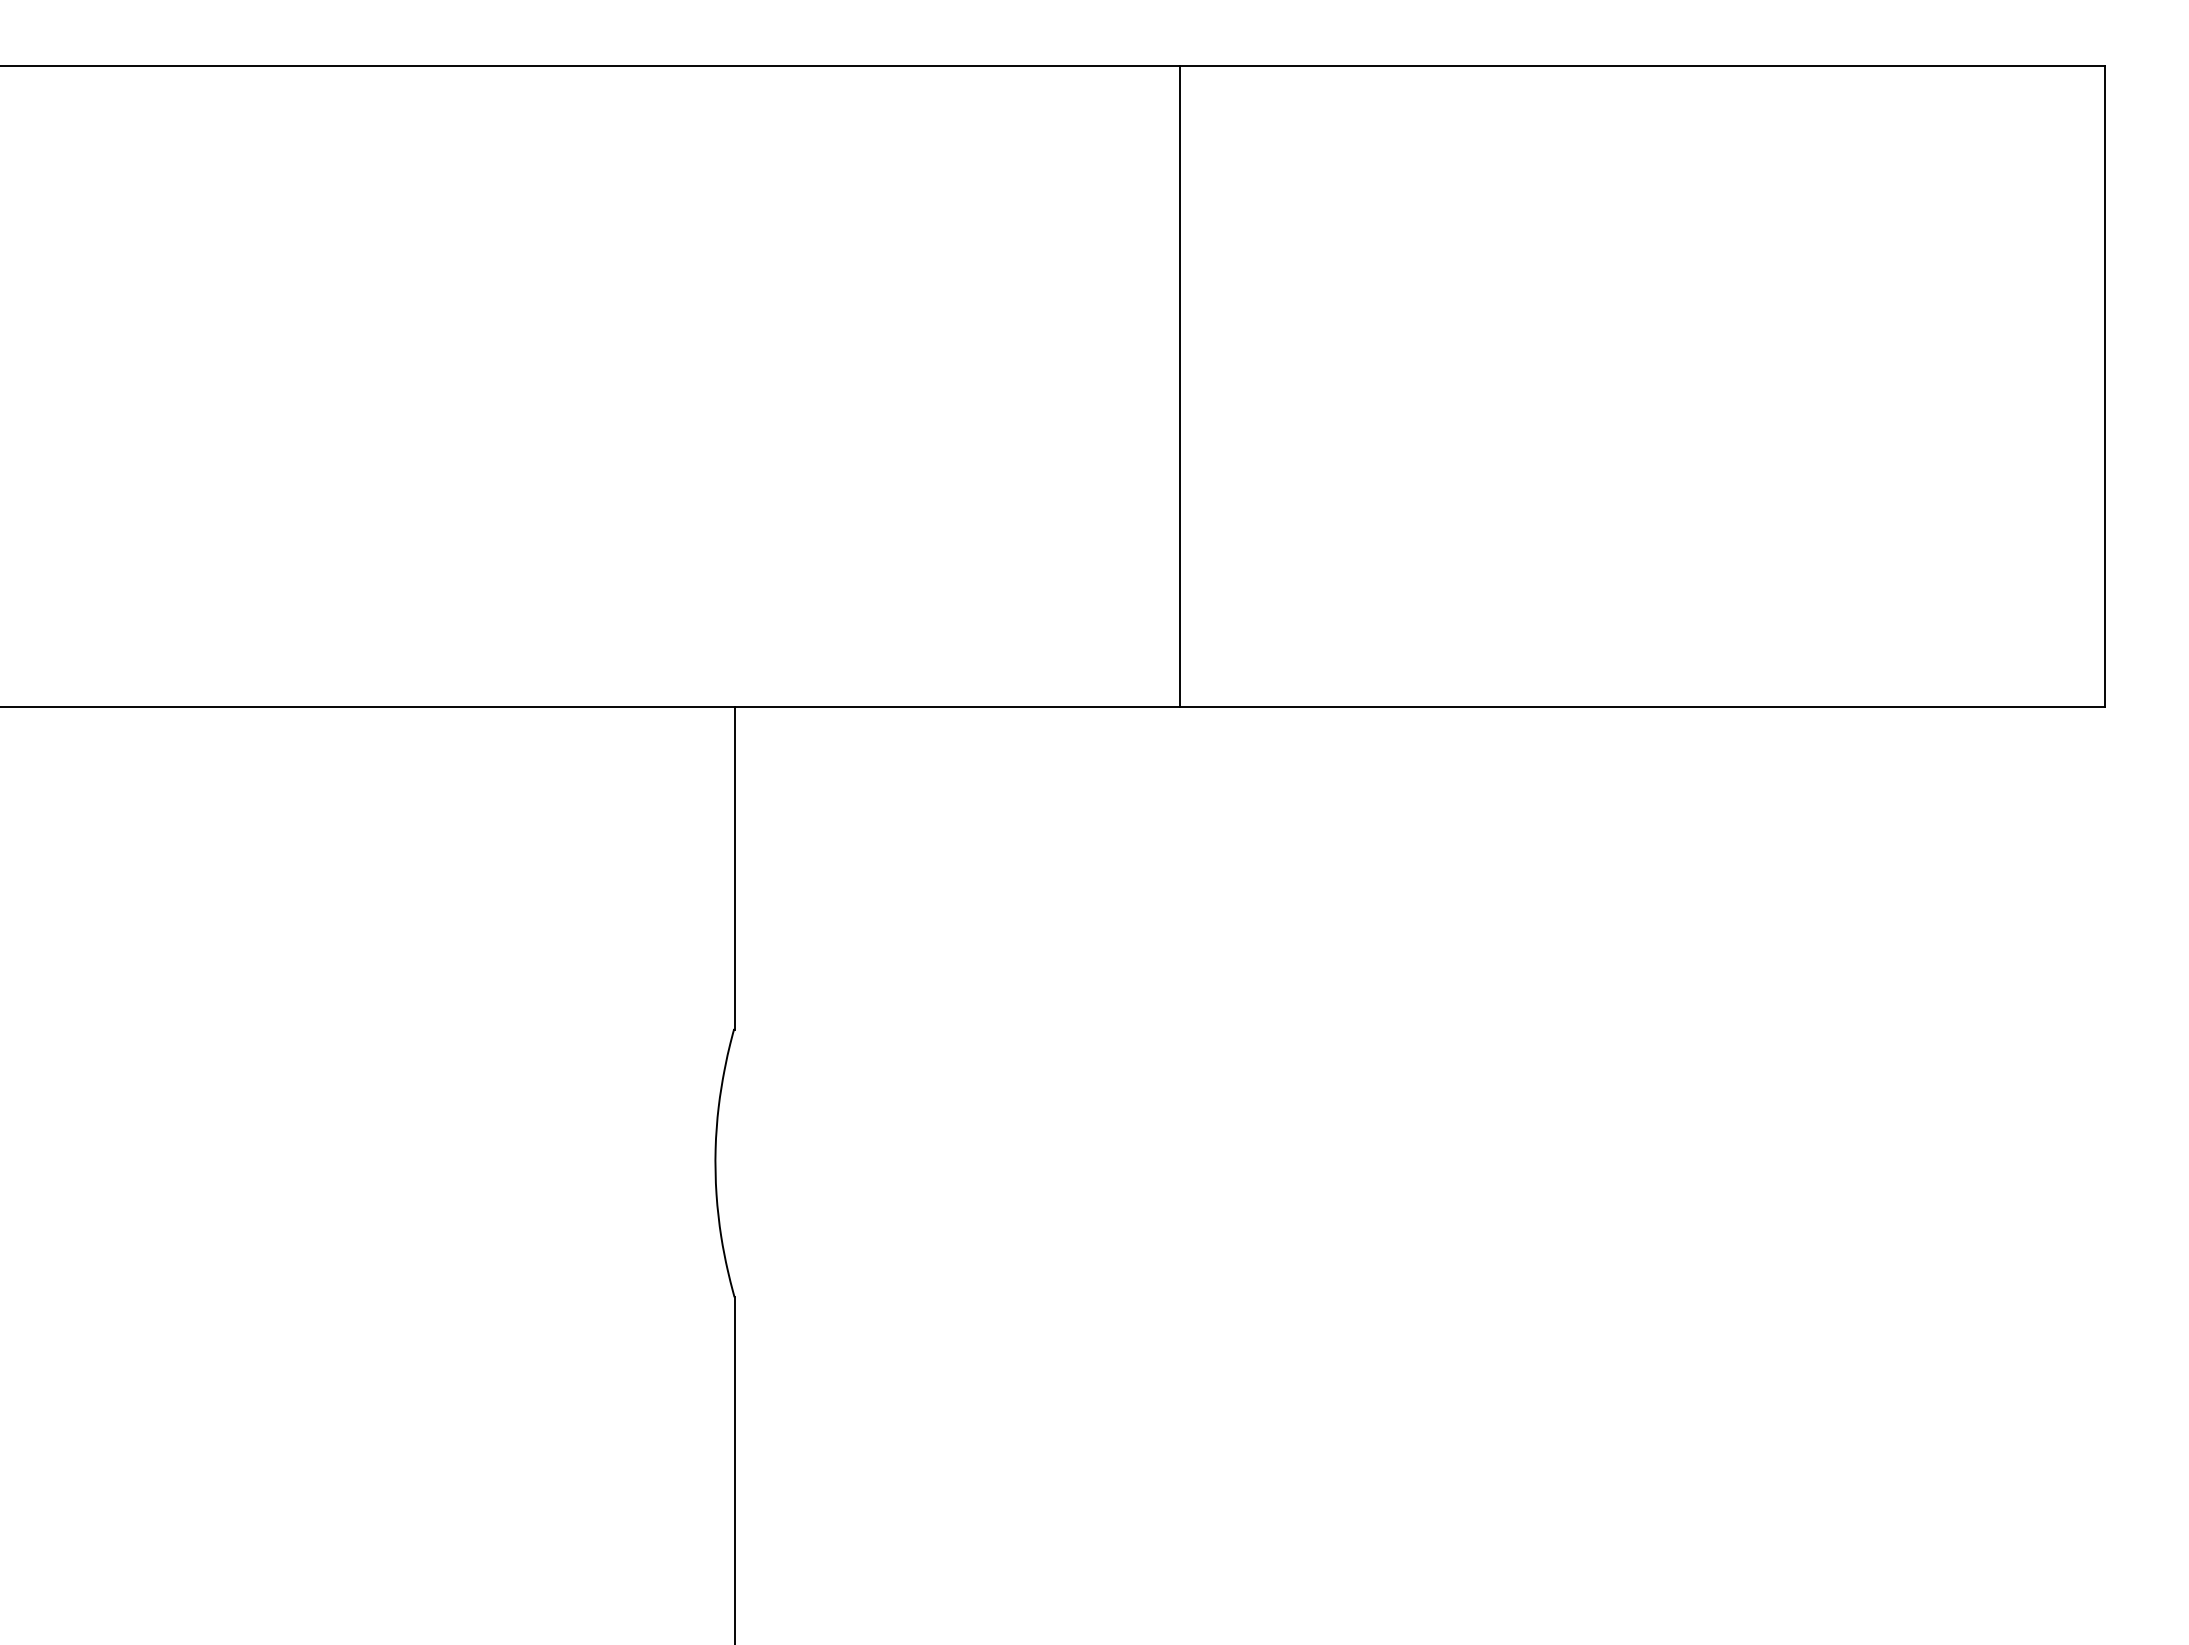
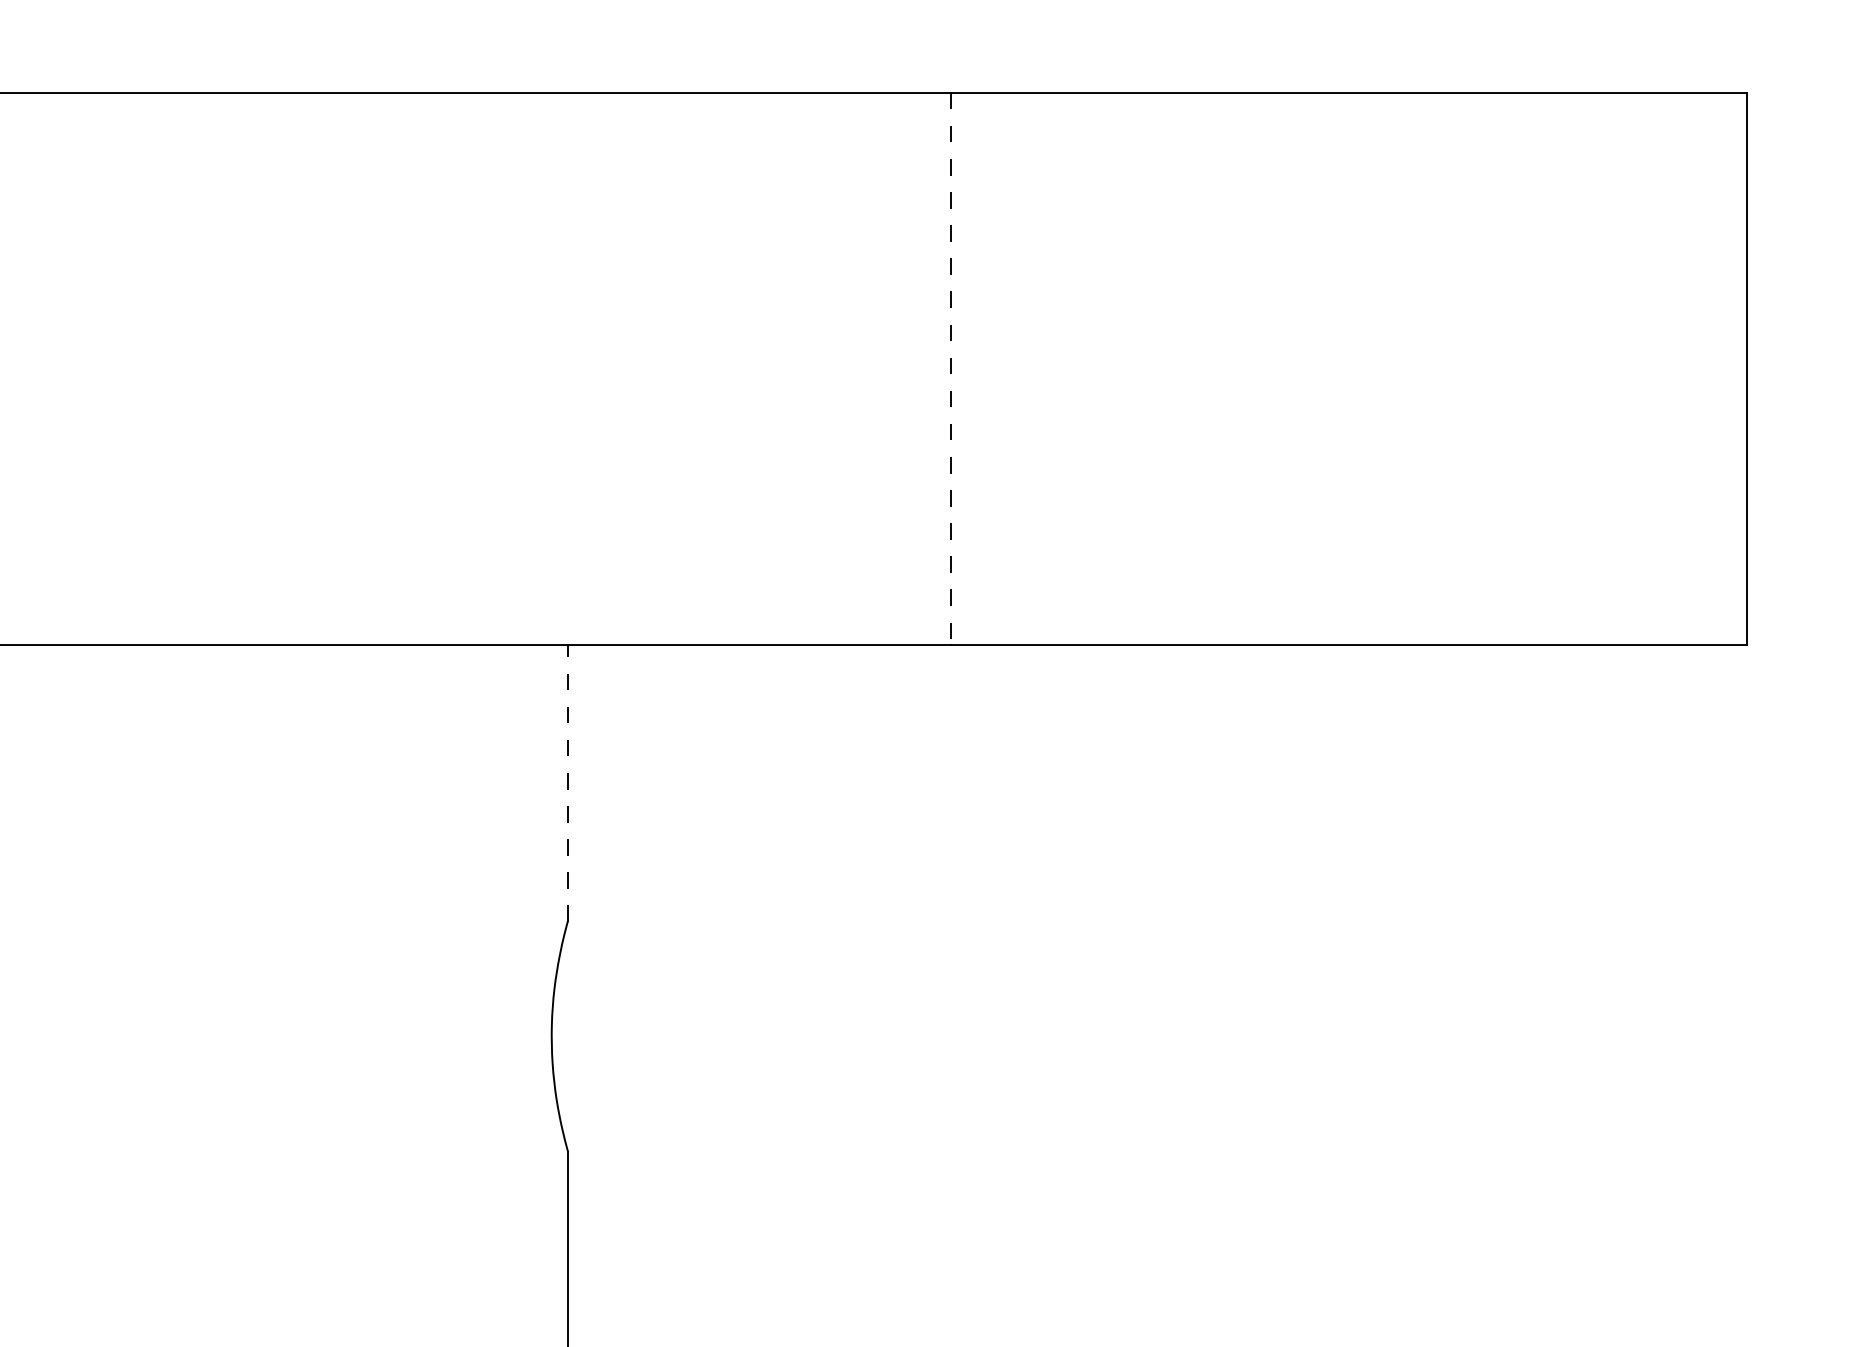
line: (1179, 386) -> (950, 368), solid -> dashed
line: (734, 867) -> (568, 782), solid -> dashed

